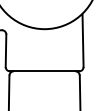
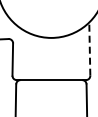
line: (82, 39) -> (89, 48), solid -> dashed

